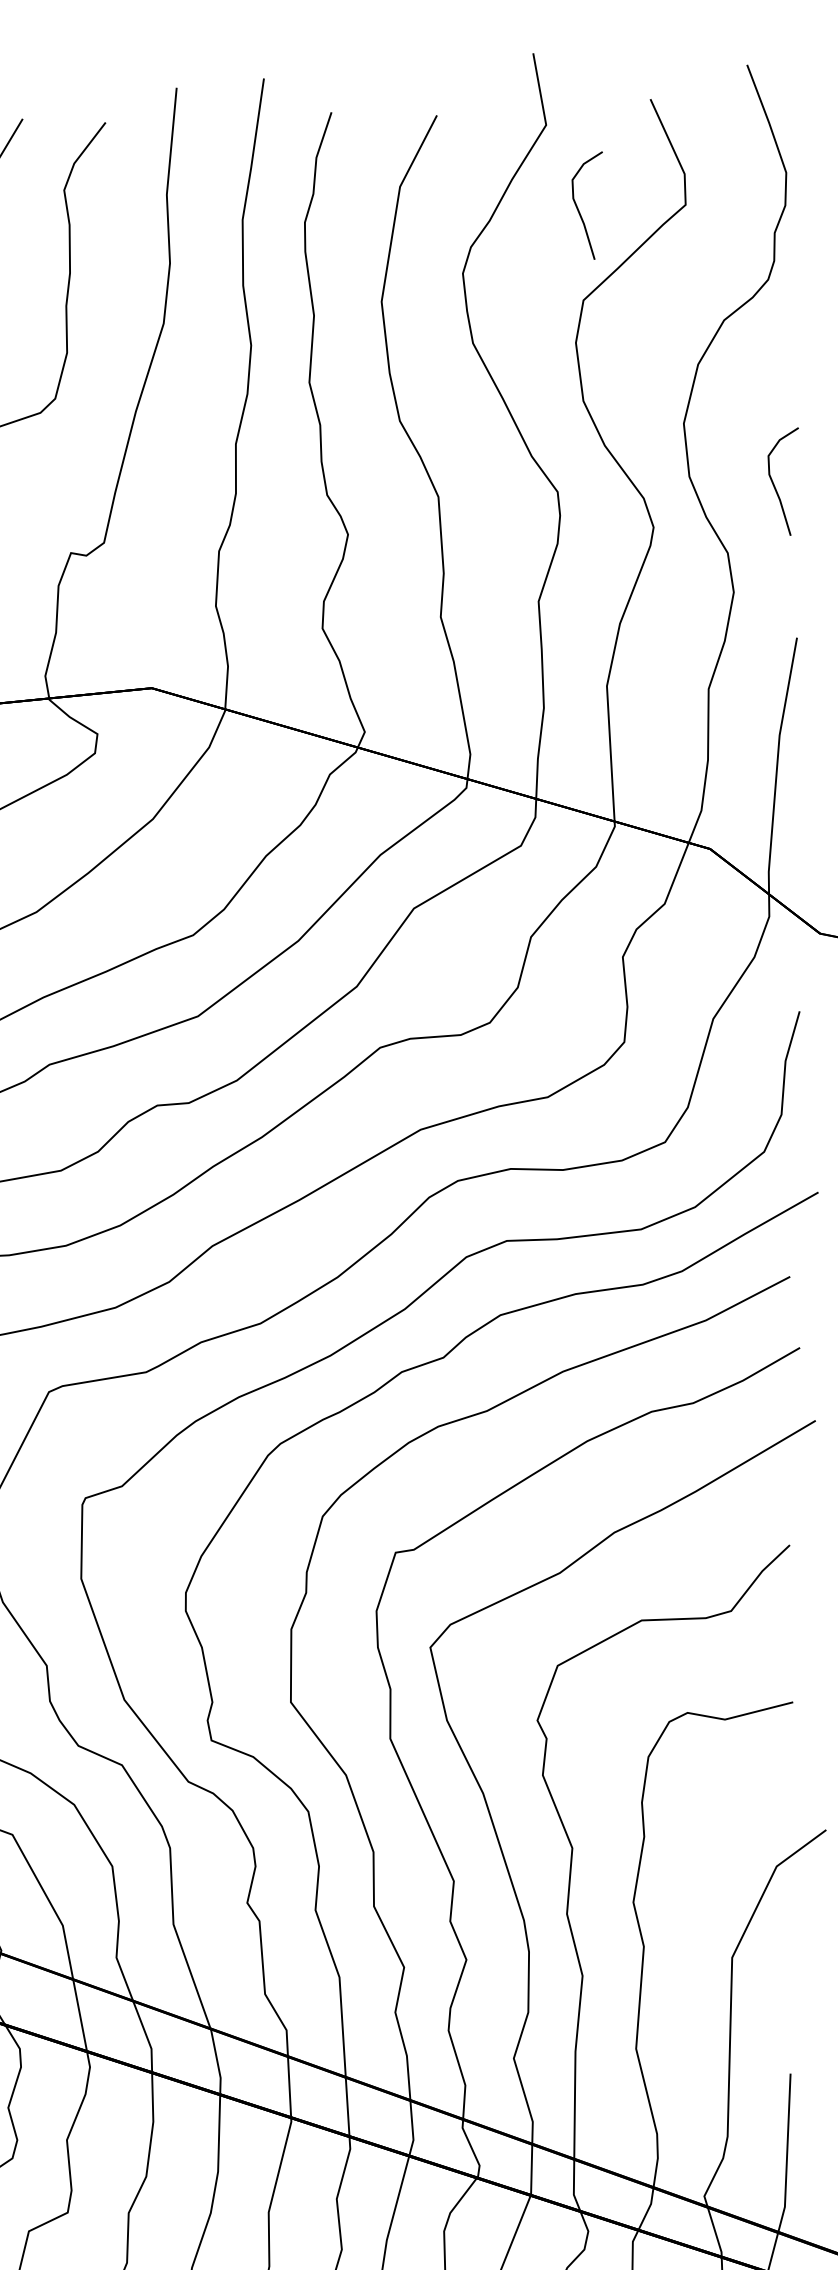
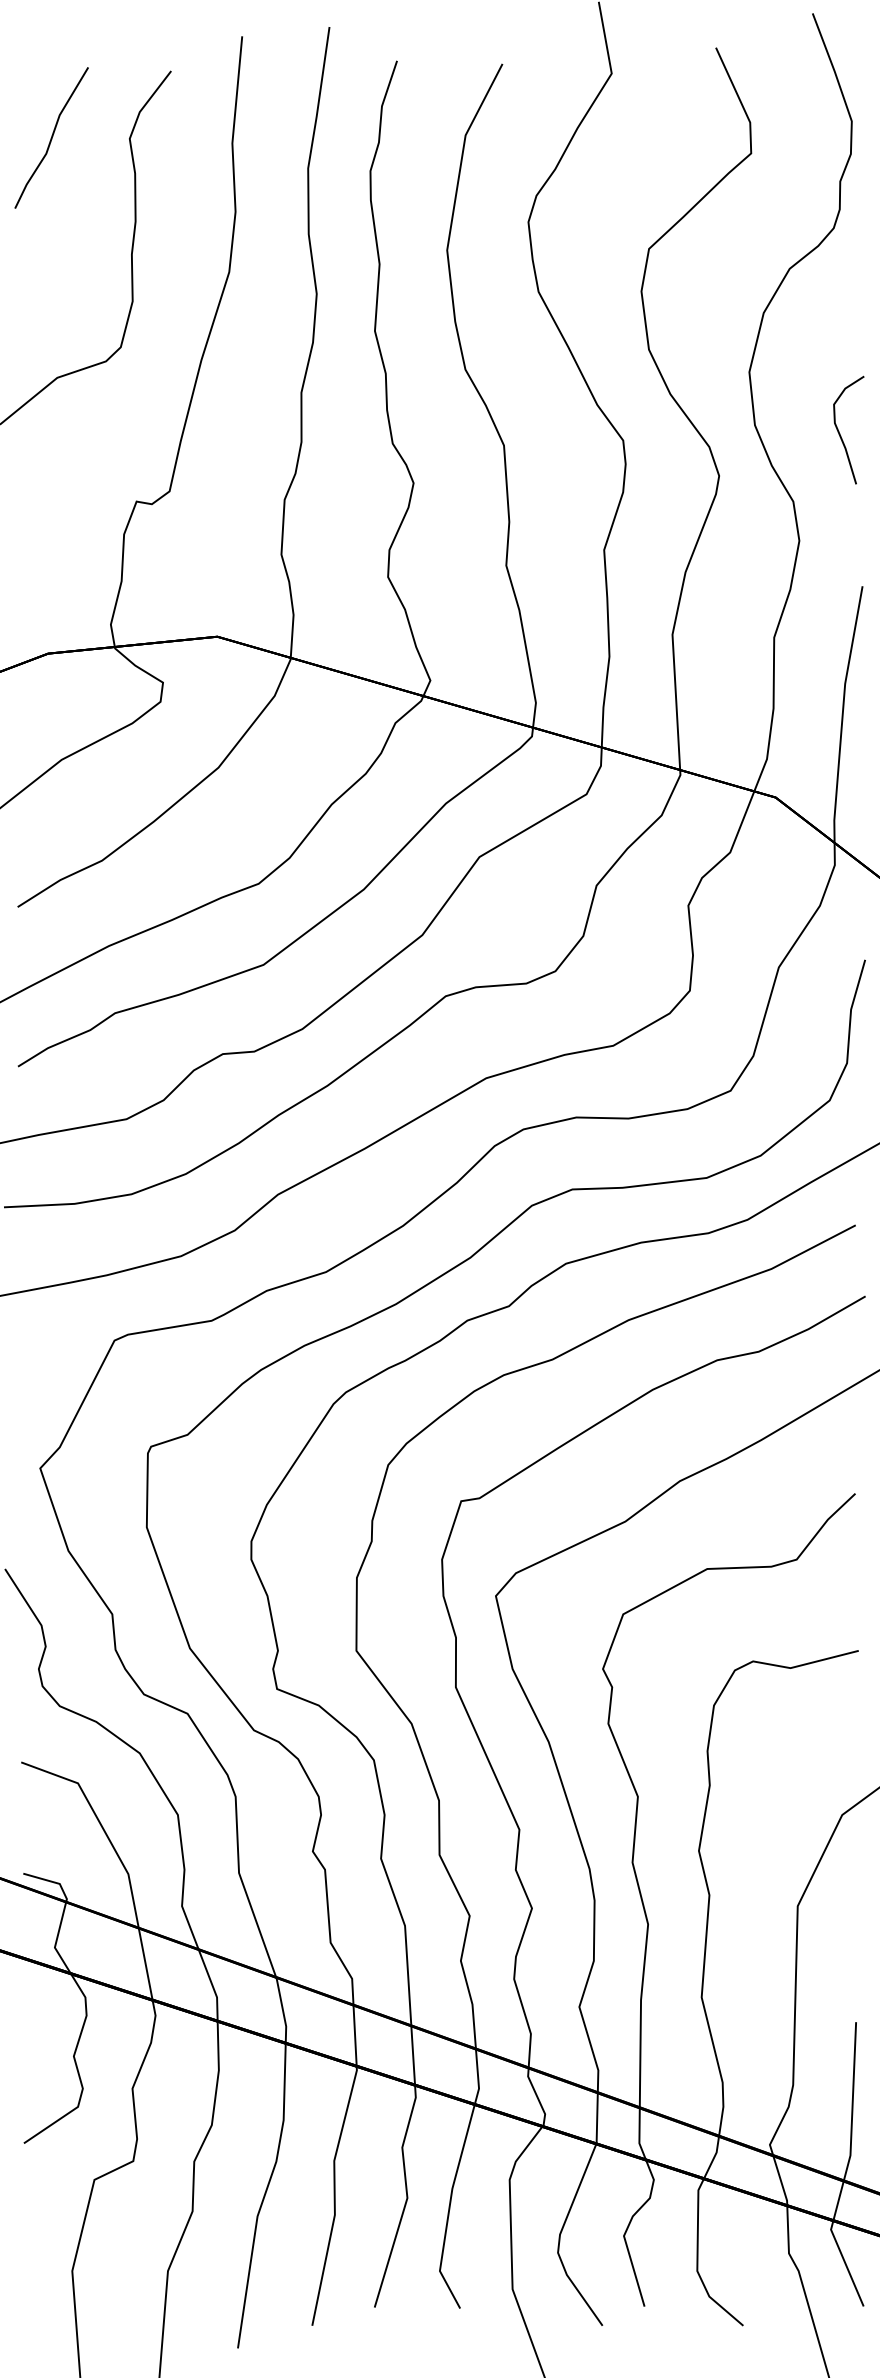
curve: (578, 208) -> (644, 157), removed

